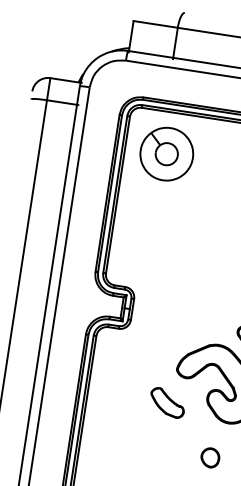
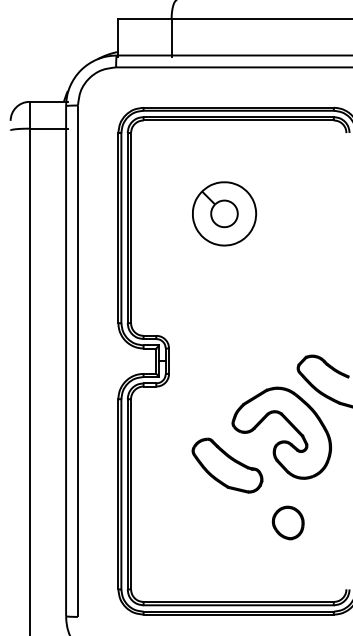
part: (166, 153) -> (224, 213), moved
part: (167, 402) -> (227, 465), size x1.67
part: (209, 457) -> (287, 522), size x1.43

